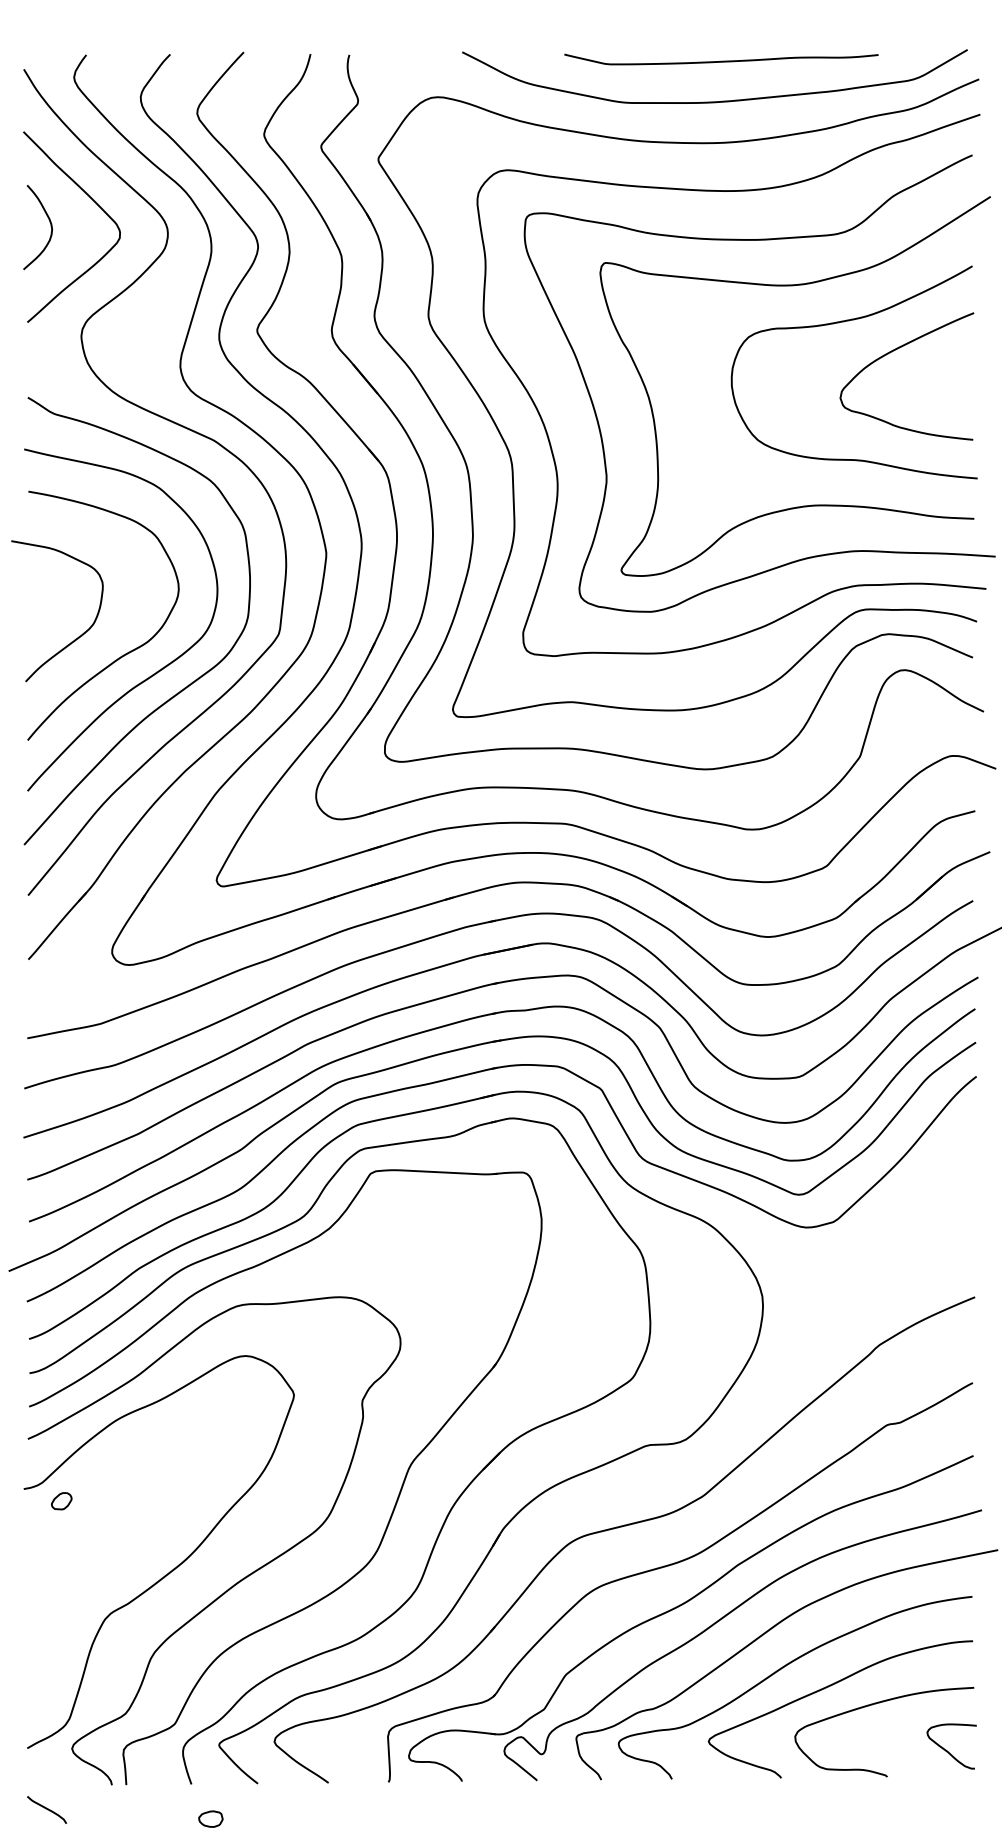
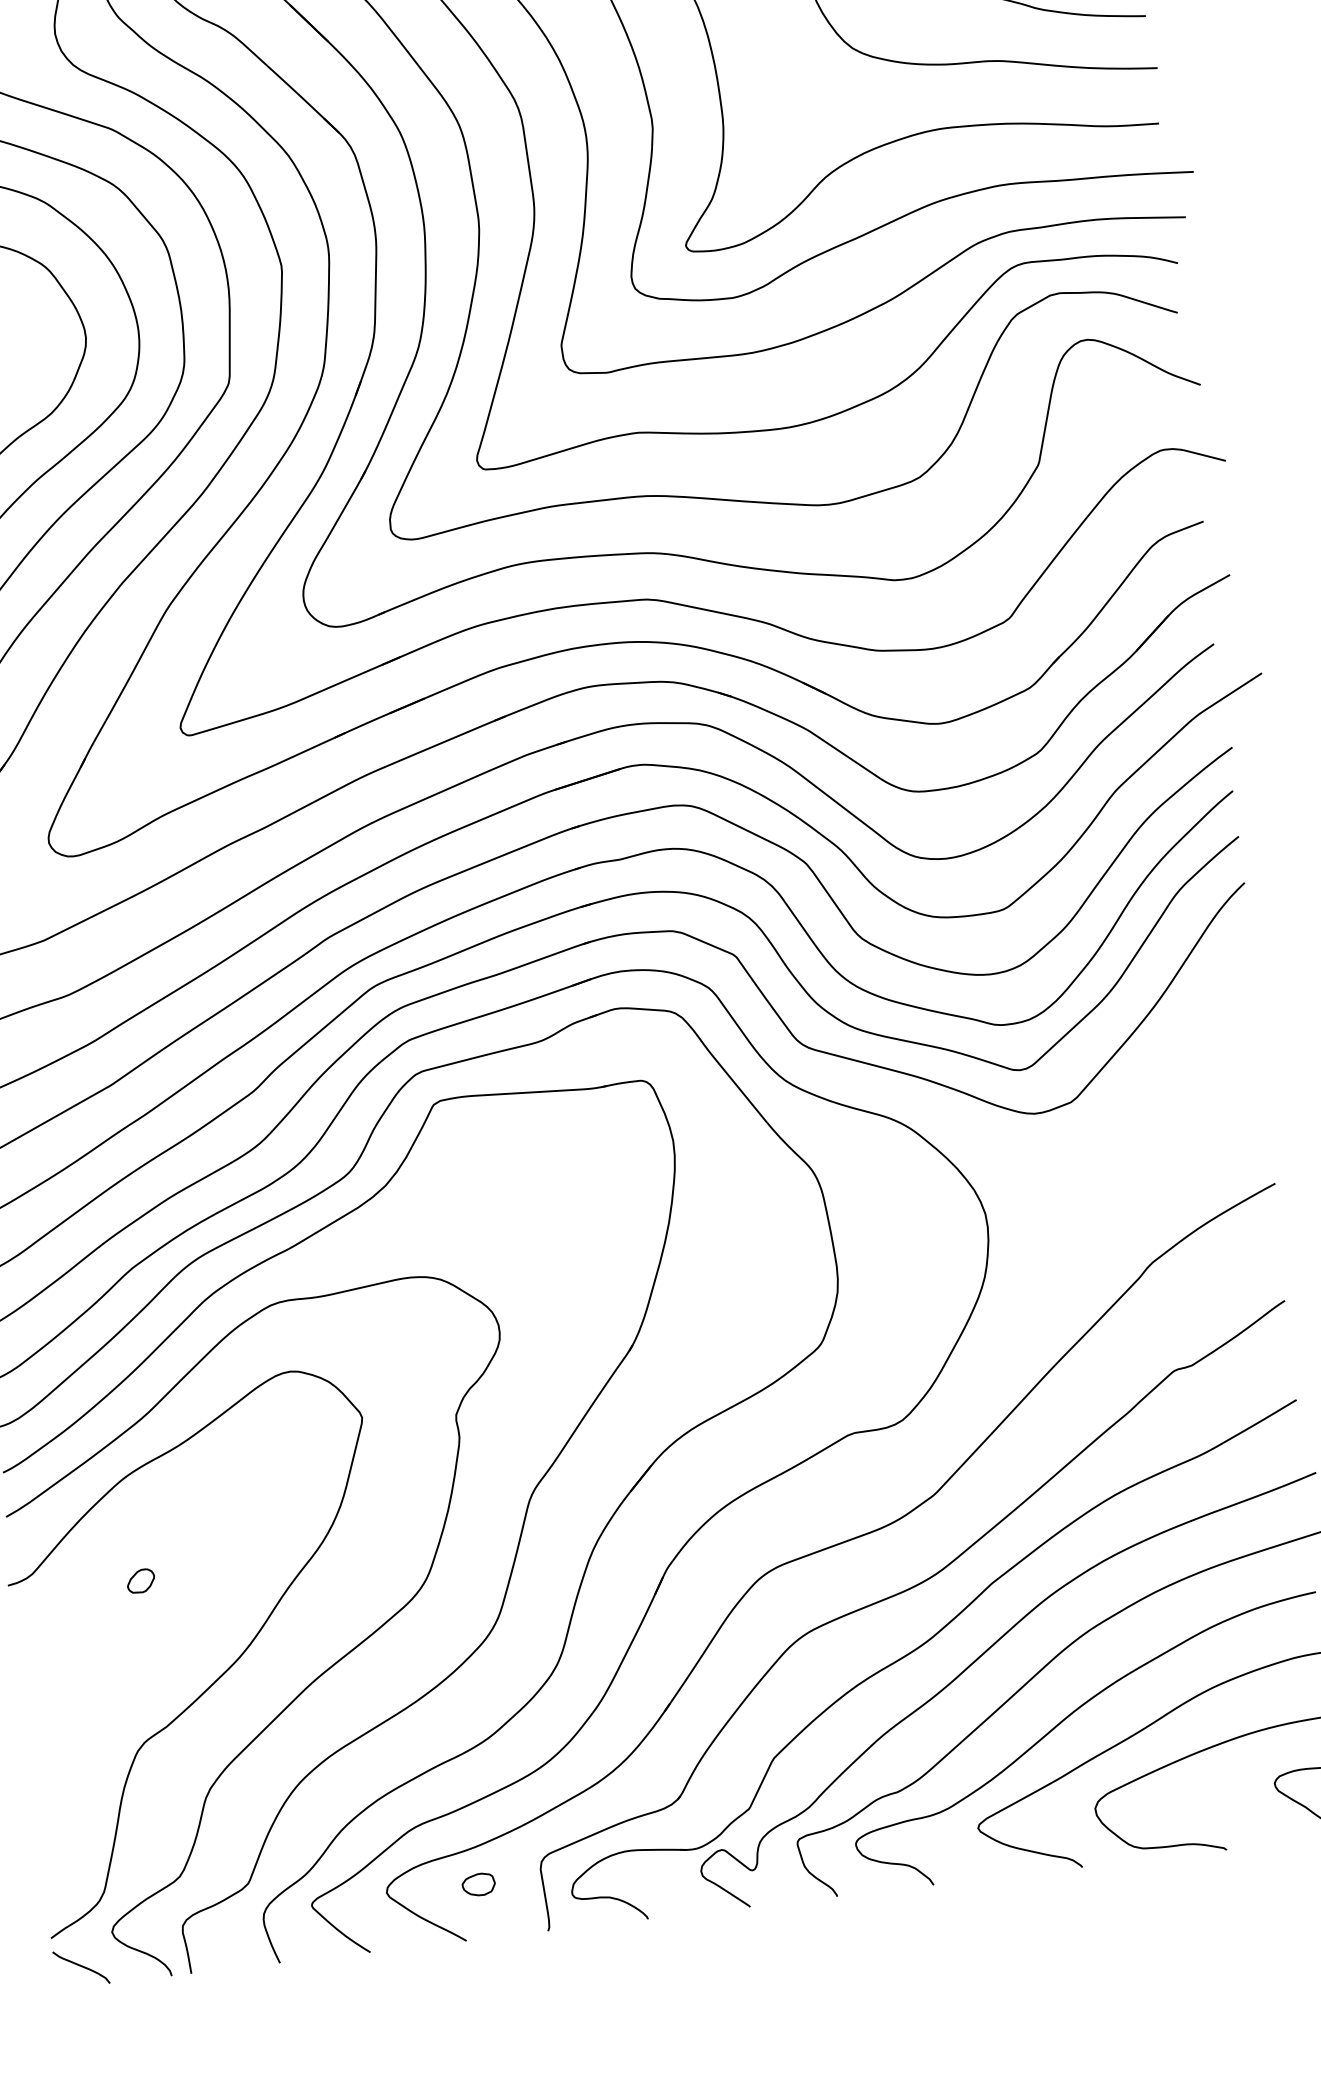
part: (61, 1501) -> (140, 1581), moved
curve: (47, 1809) -> (81, 1966), moved
part: (210, 1818) -> (478, 1883), moved

